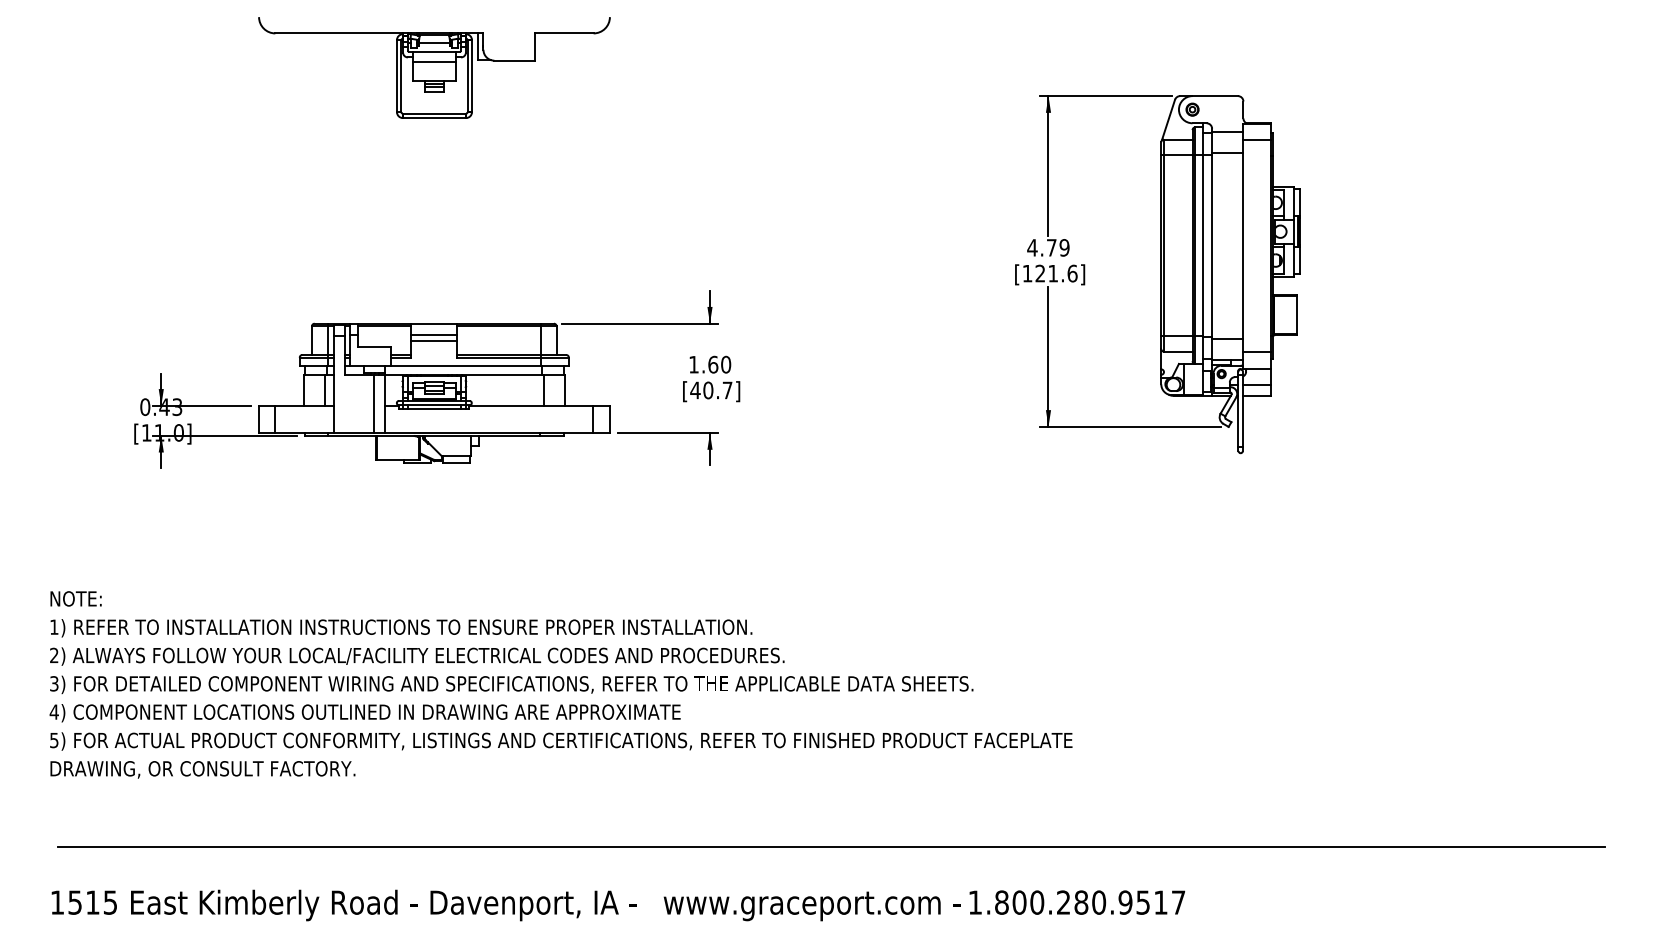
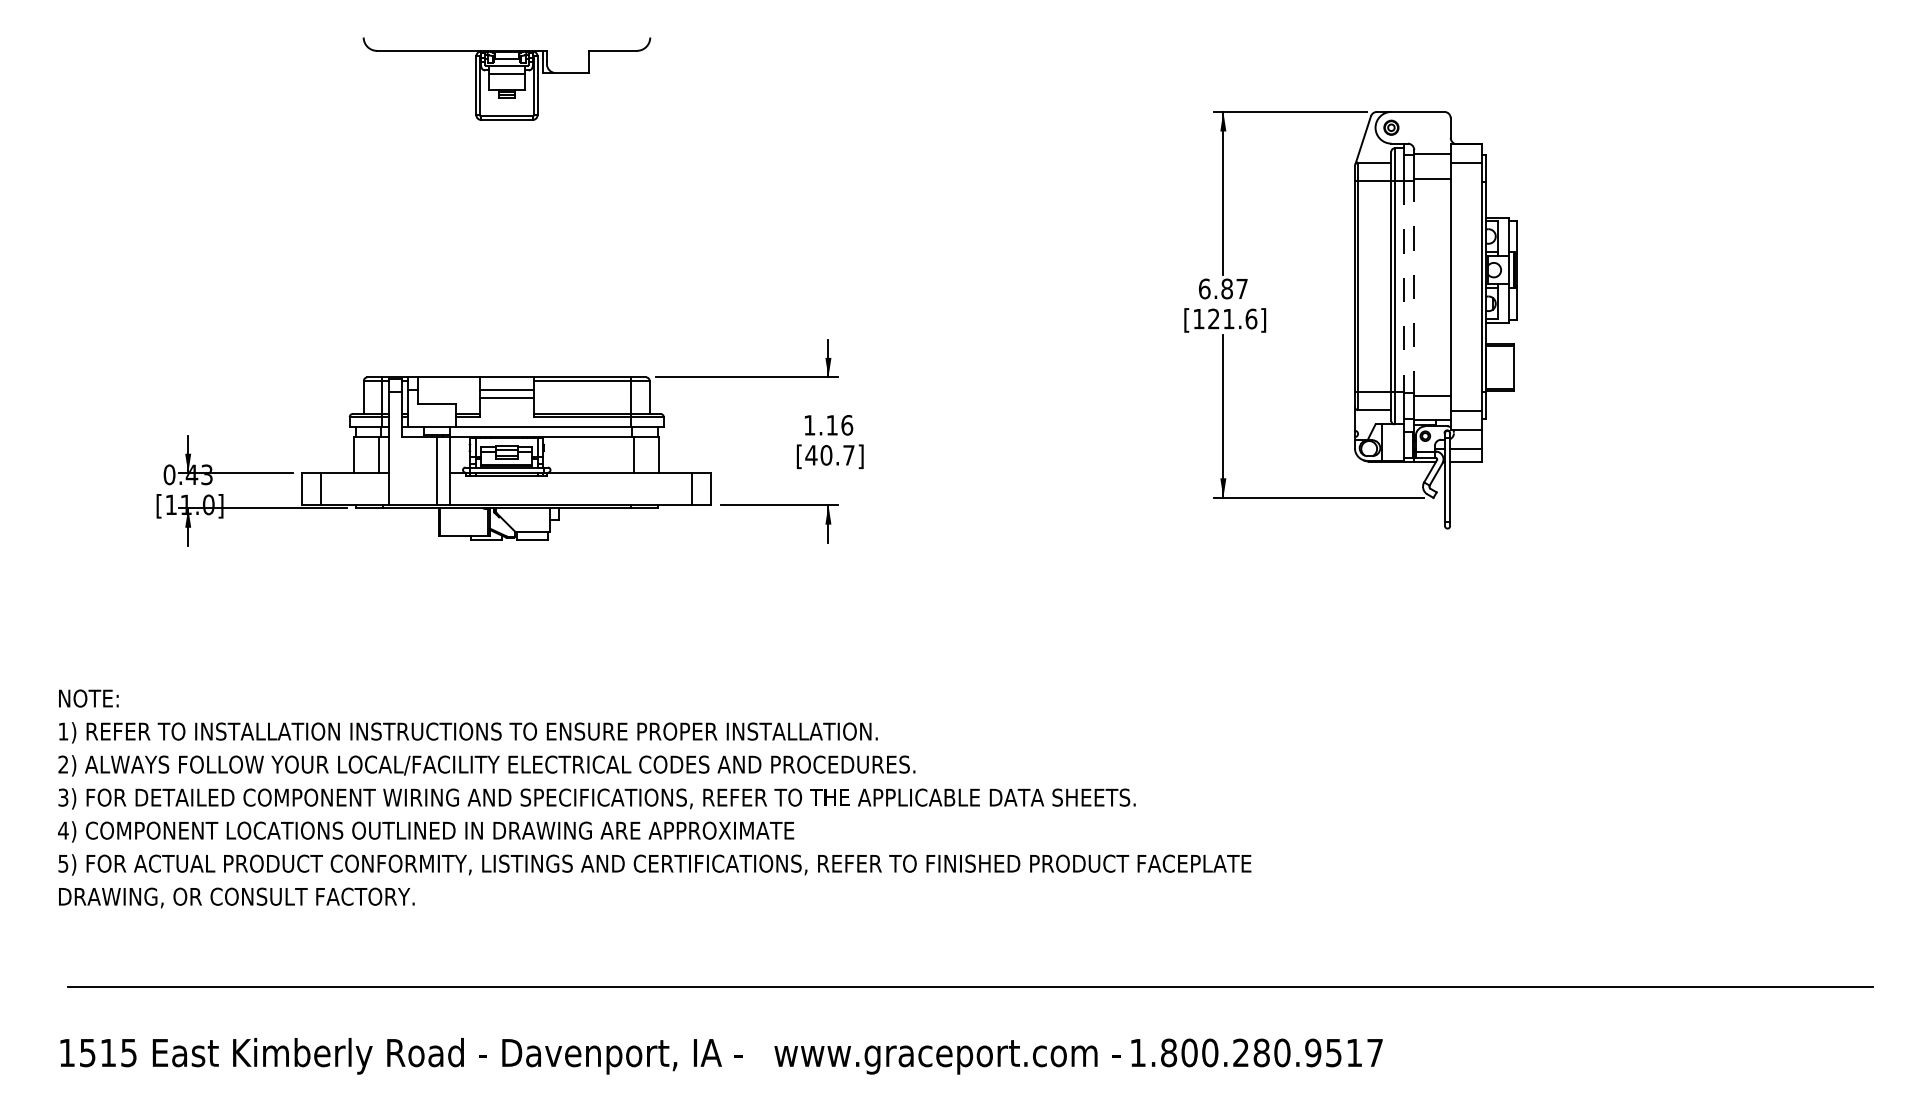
part: (434, 67) -> (506, 78), size x0.7
line: (1203, 245) -> (1404, 286), solid -> dashed
line: (1212, 246) -> (1414, 287), solid -> dashed
text: (1047, 247) -> (1222, 288), 4.79 -> 6.87
line: (384, 326) -> (448, 380), removed
text: (719, 364) -> (839, 425), 1.60 -> 1.16

